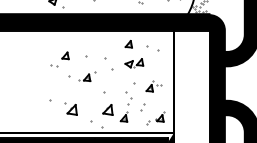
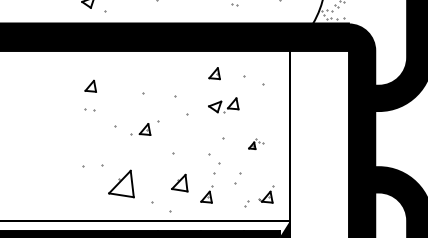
part: (65, 55) -> (90, 85), moved
part: (153, 86) -> (255, 143), size x0.6
part: (70, 108) -> (117, 180), size x1.6

